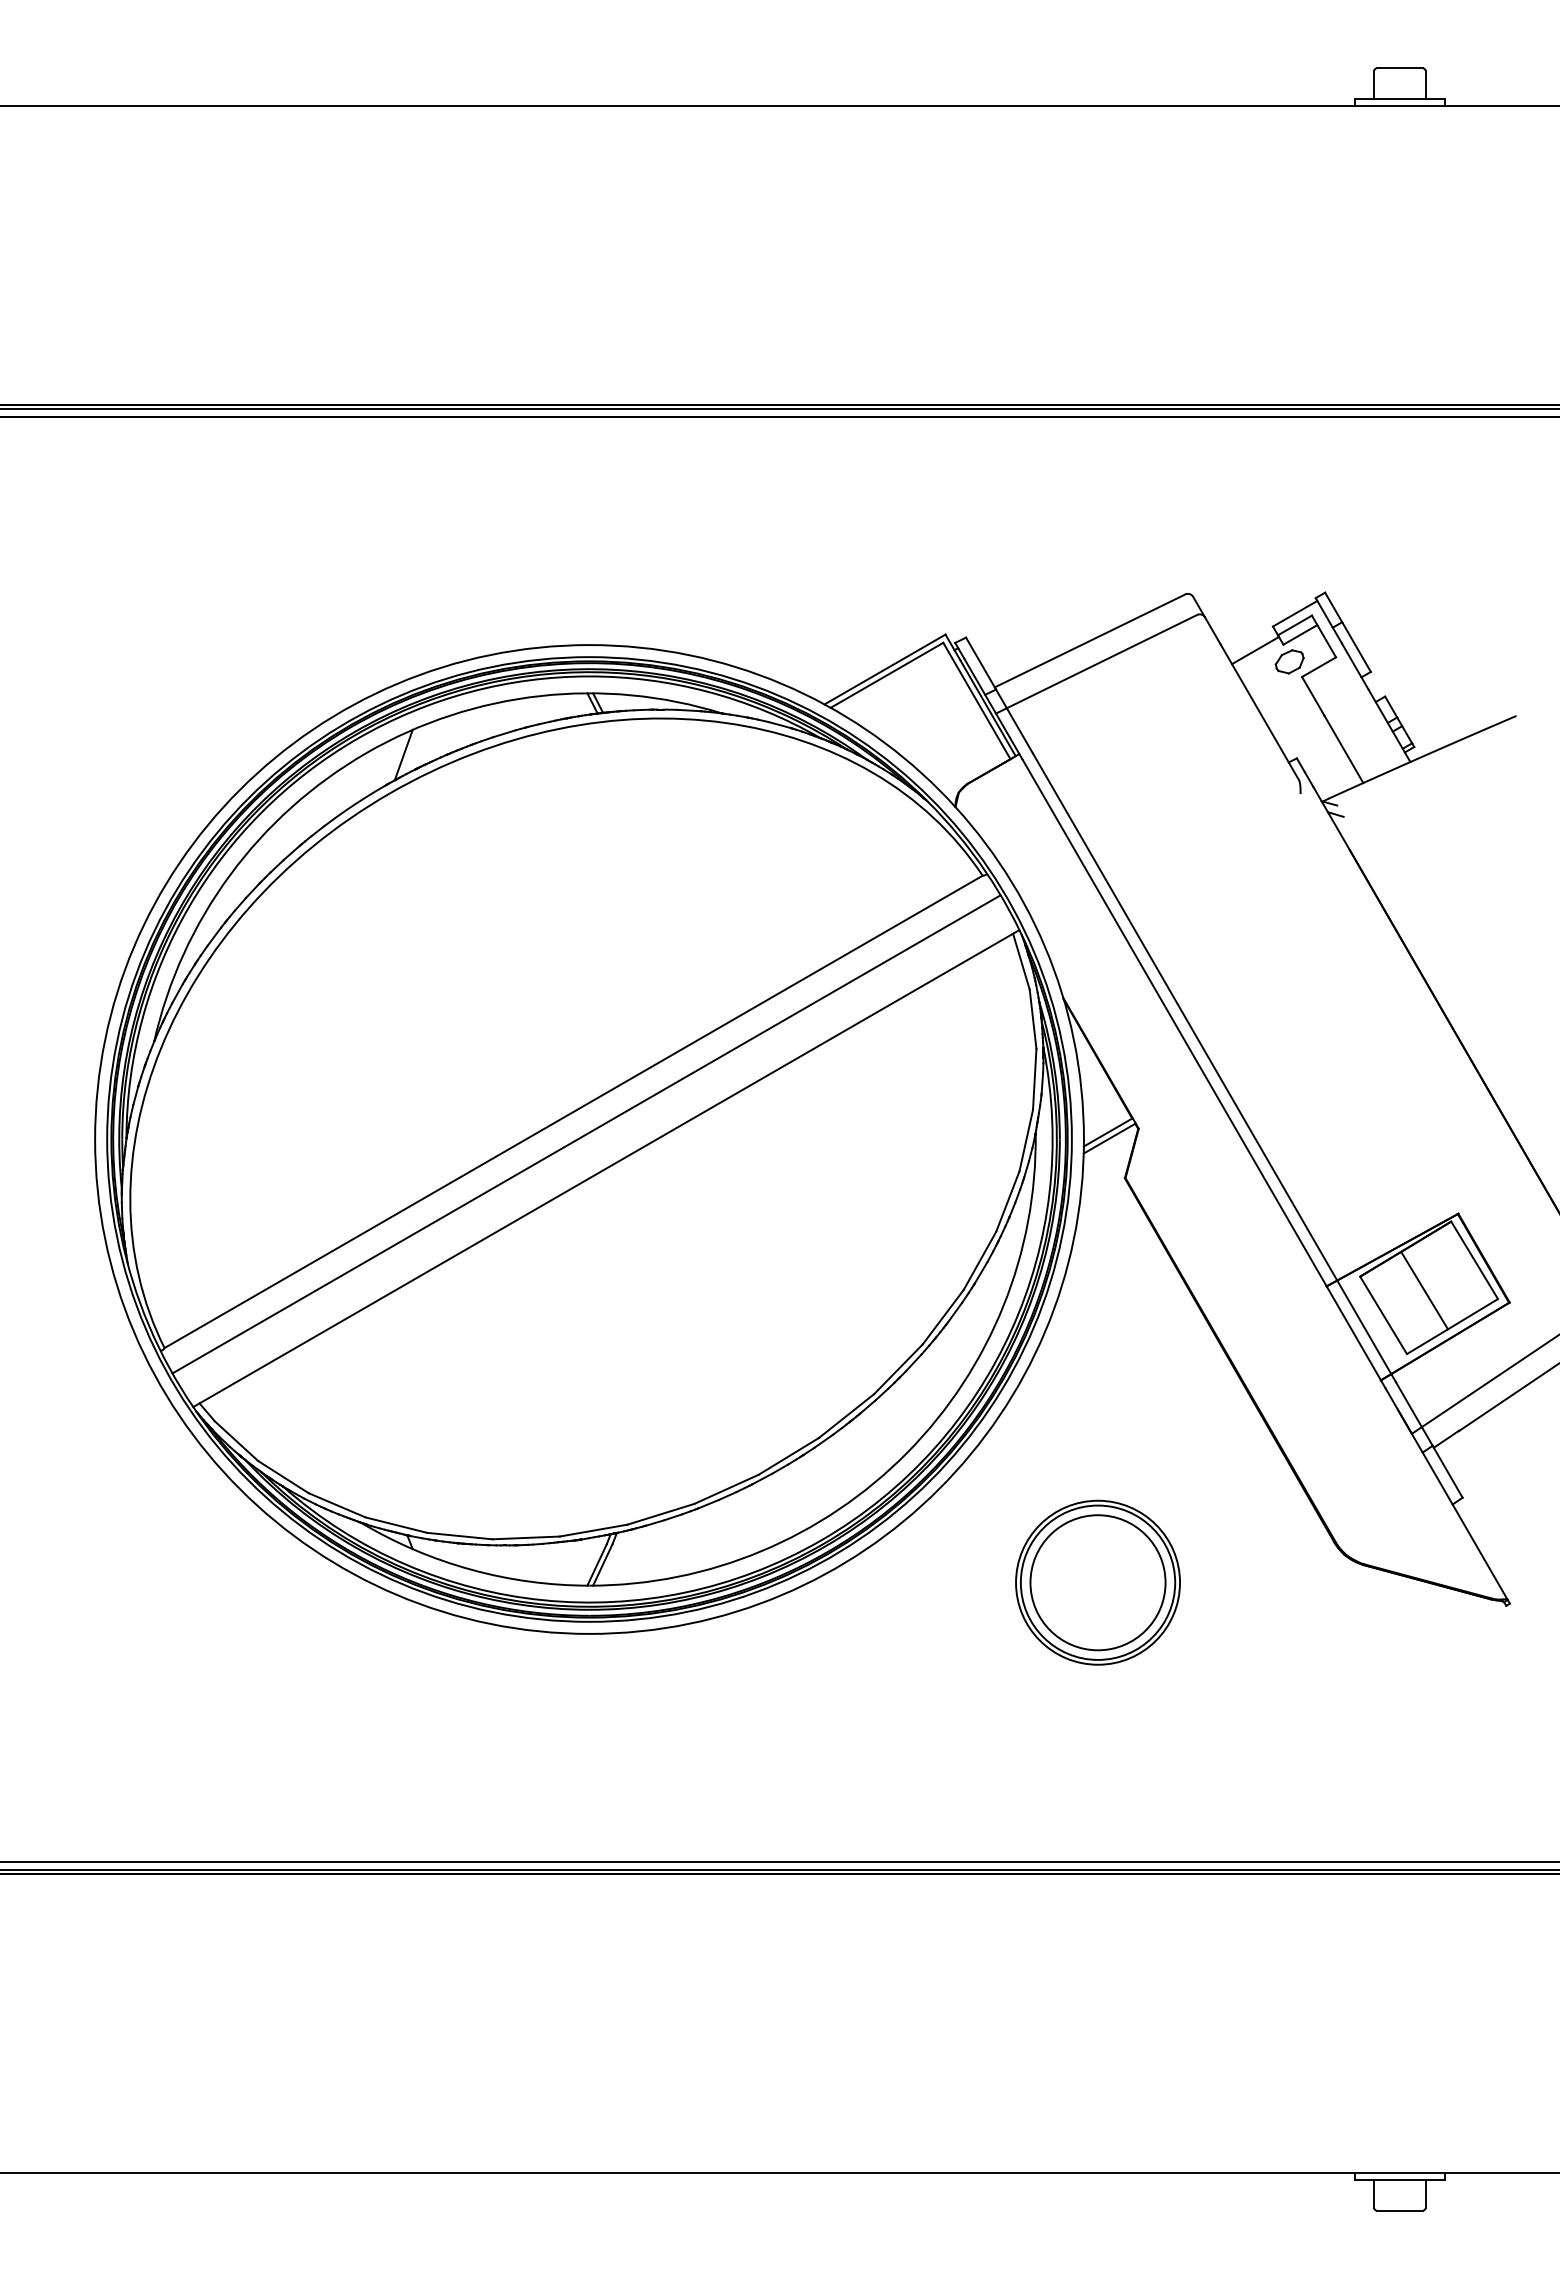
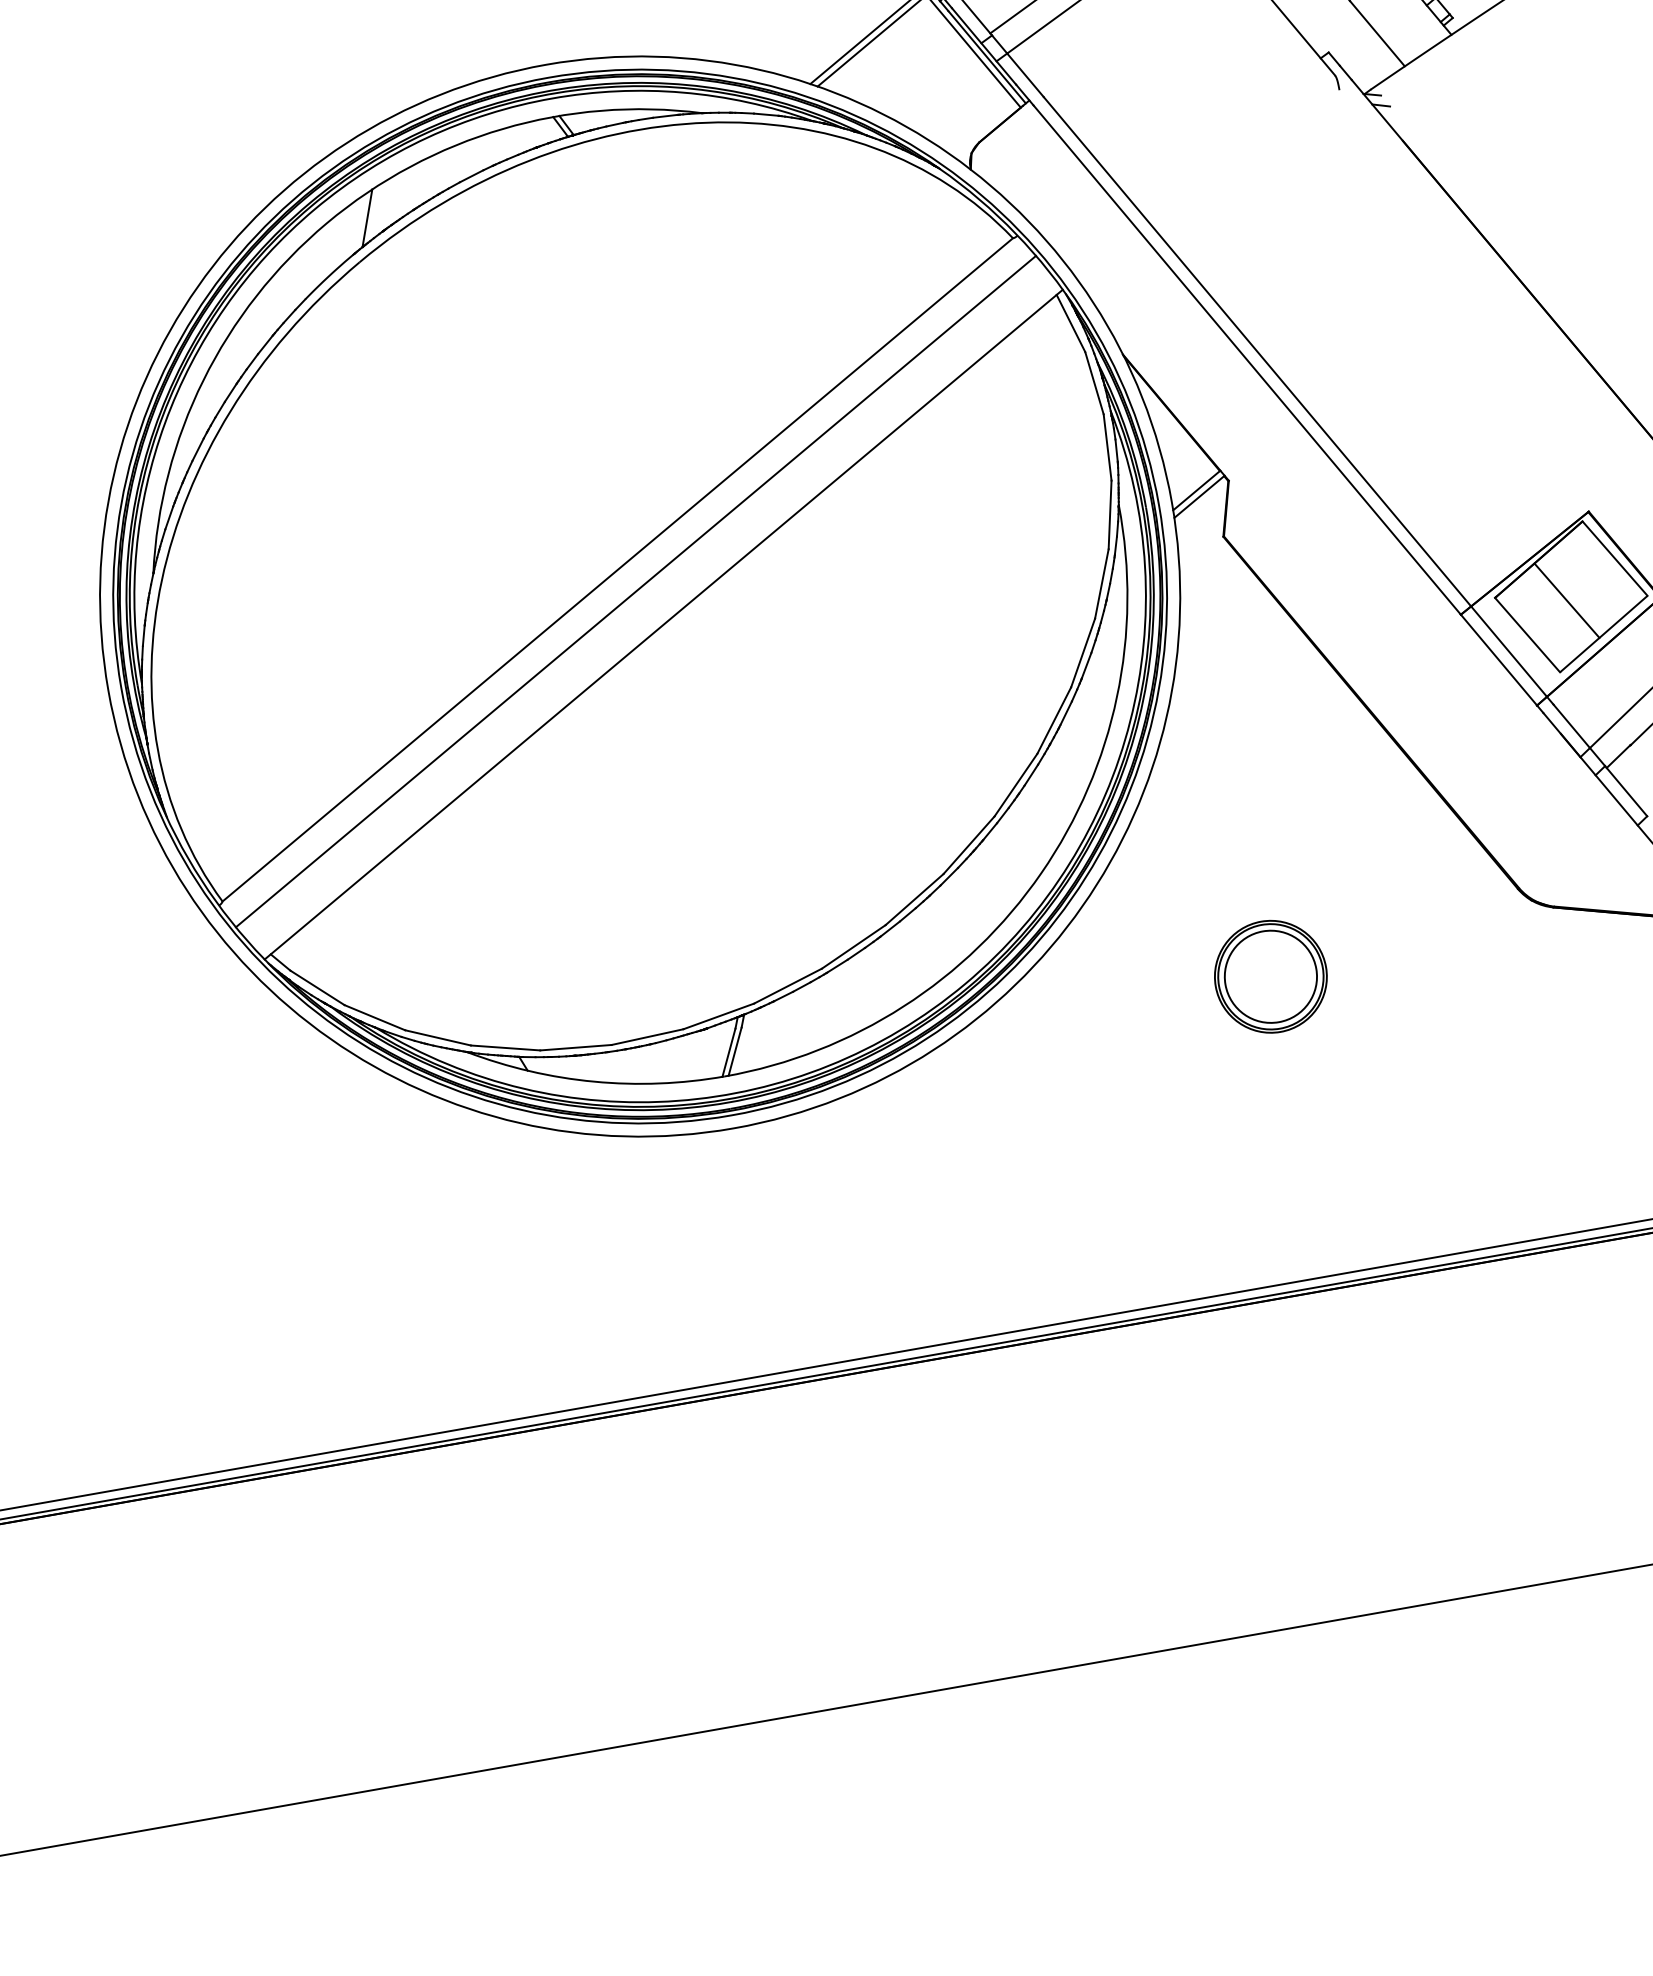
part: (1097, 1582) -> (1270, 976), size x0.62

